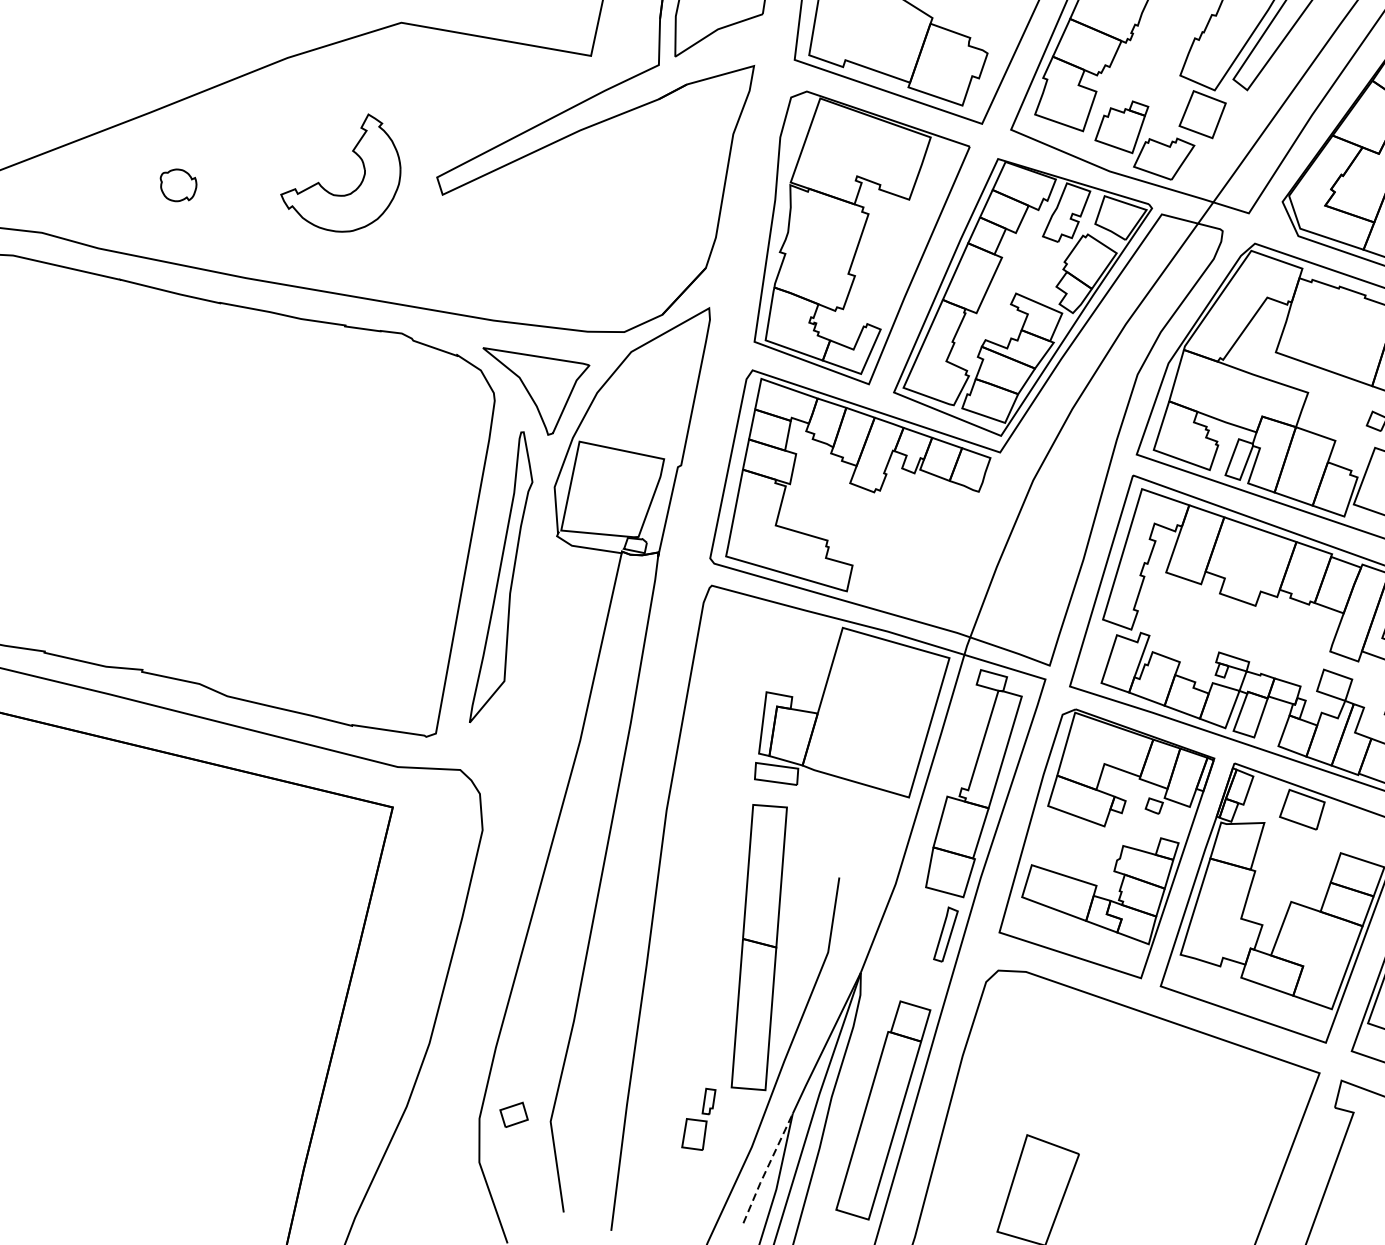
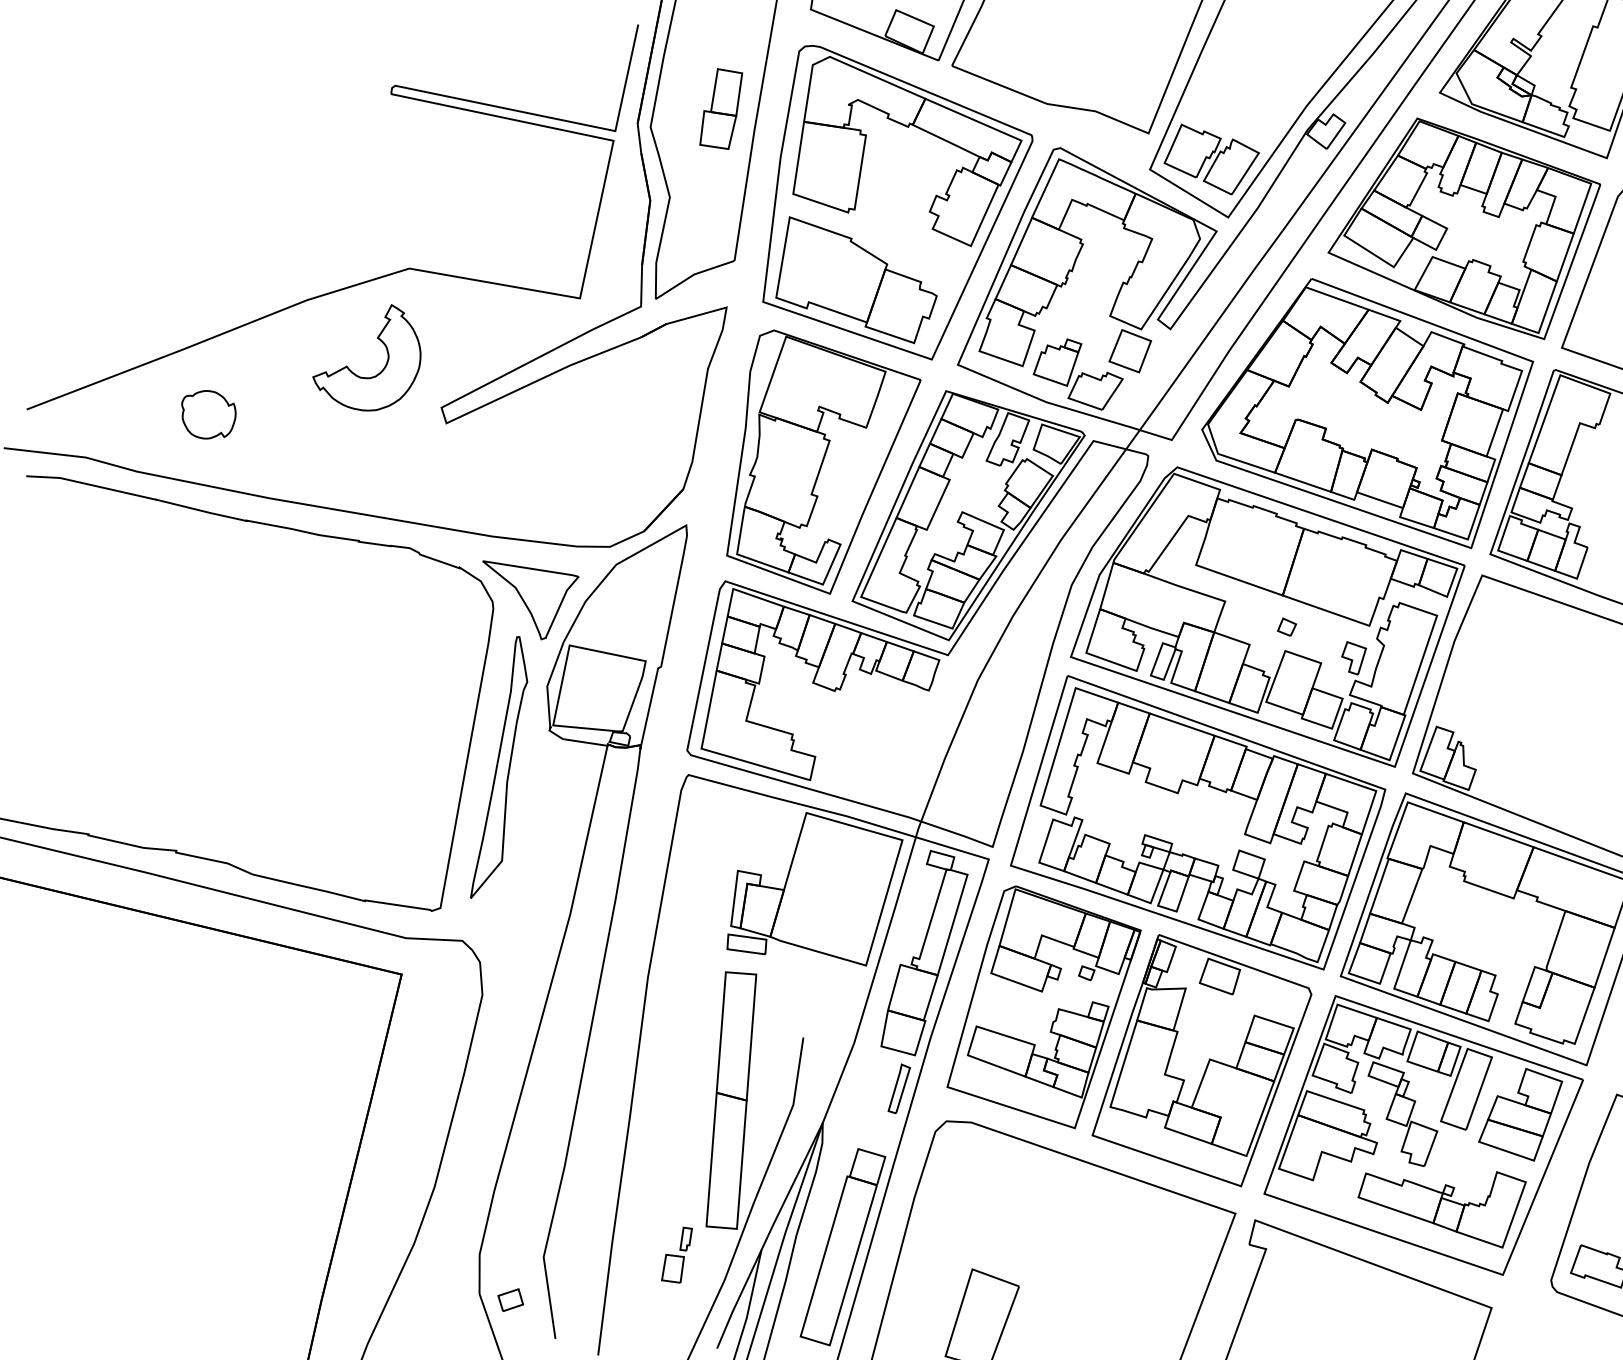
part: (178, 184) -> (208, 414), size x1.67
part: (328, 190) -> (355, 373), moved
part: (513, 1114) -> (510, 1299), moved
line: (767, 1168) -> (738, 1299), dashed -> solid

